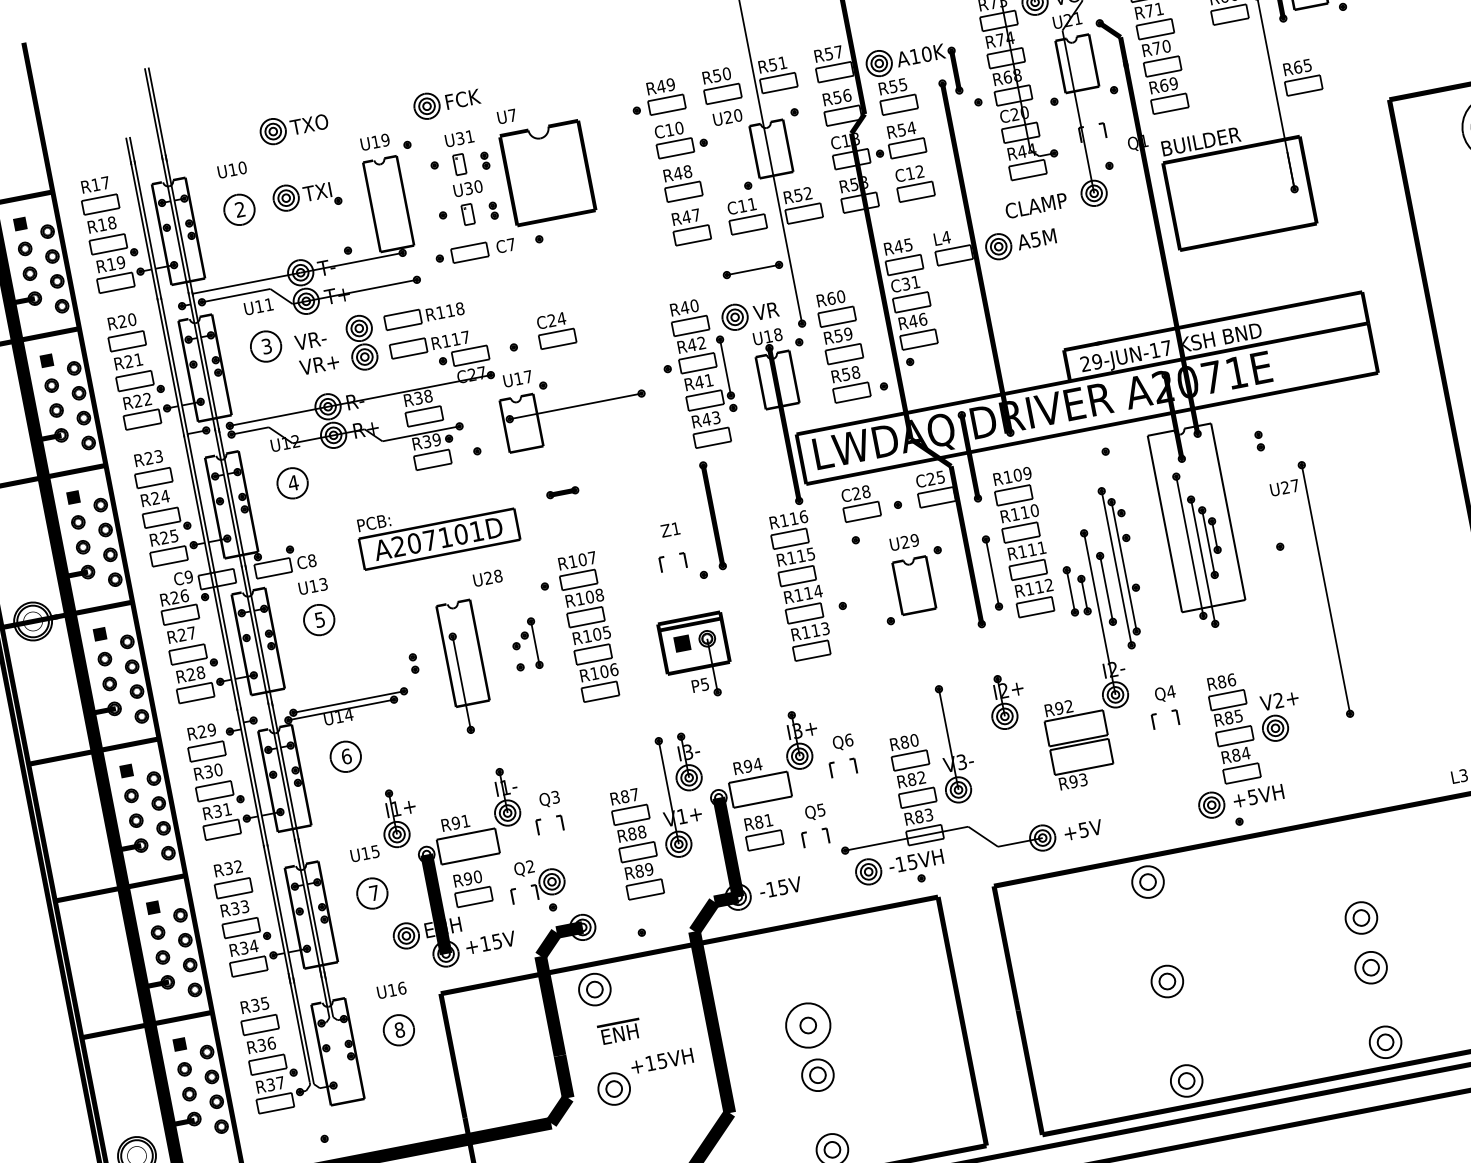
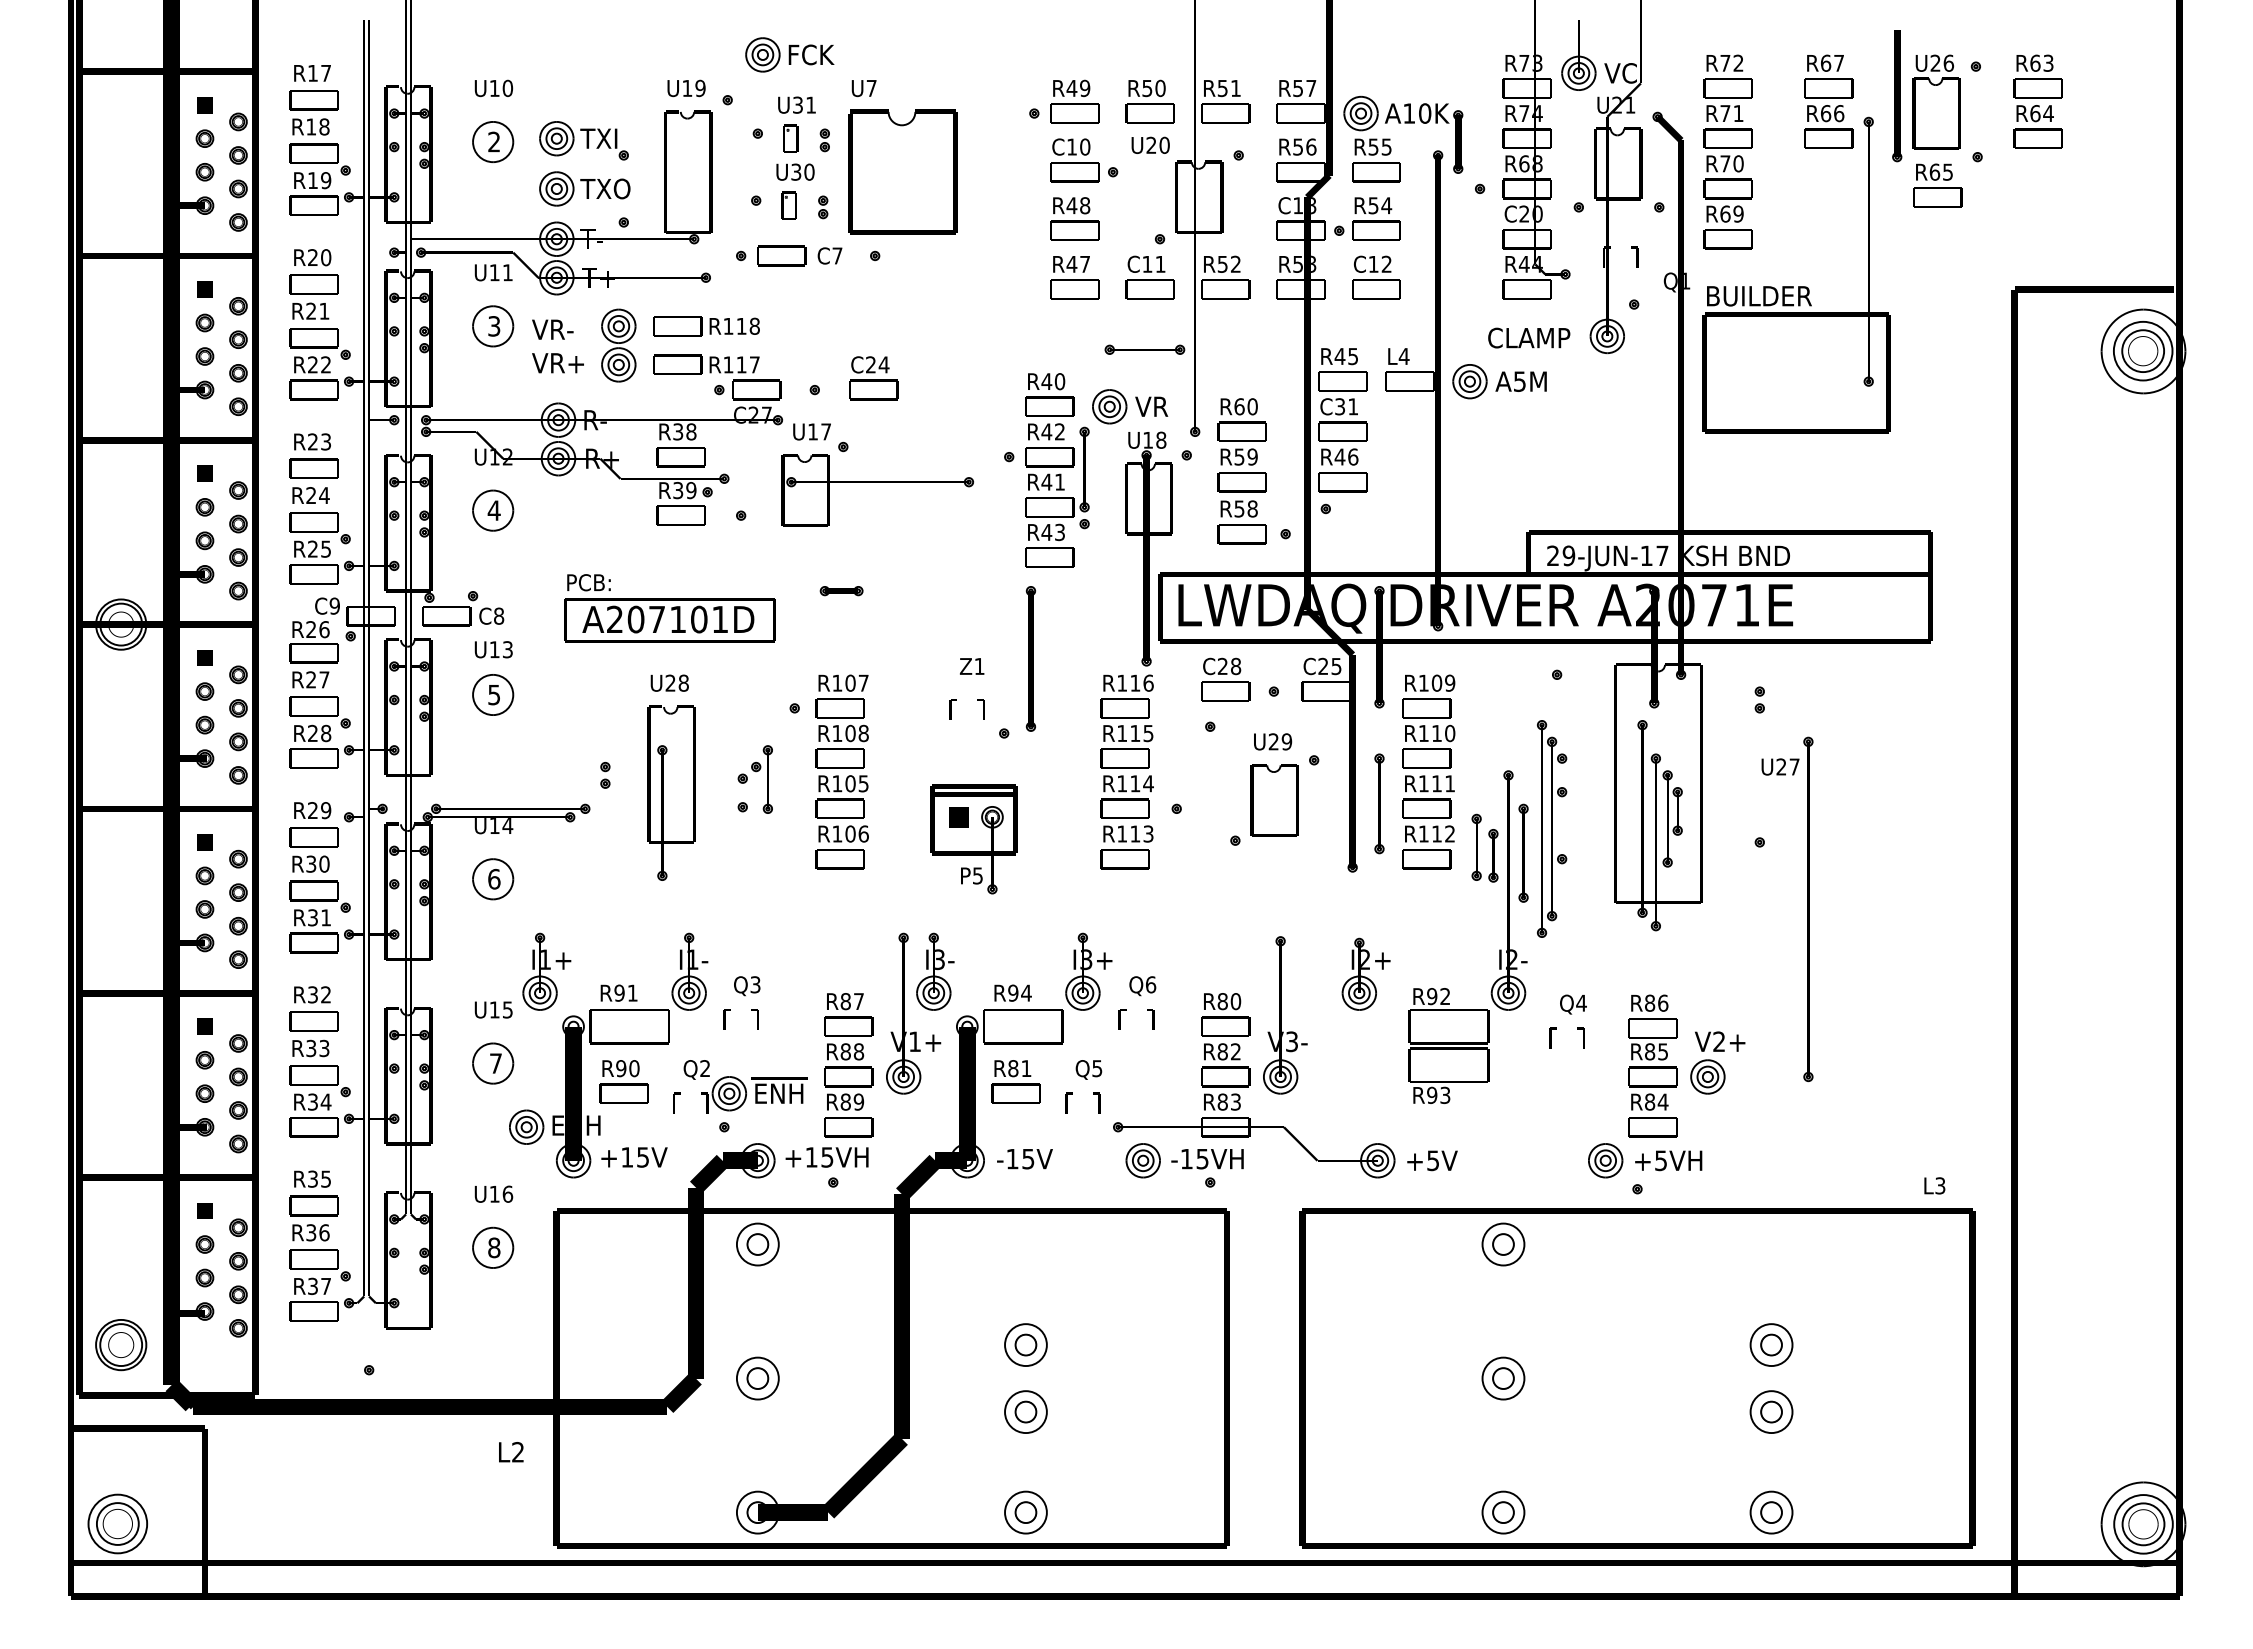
text: (1301, 76) -> (1937, 185), moved
part: (293, 127) -> (584, 188), moved
text: (487, 577) -> (669, 682), moved
circle: (807, 1025) -> (1025, 1345), size x0.71
text: (619, 1031) -> (779, 1090), moved
text: (661, 1061) -> (826, 1157), moved

